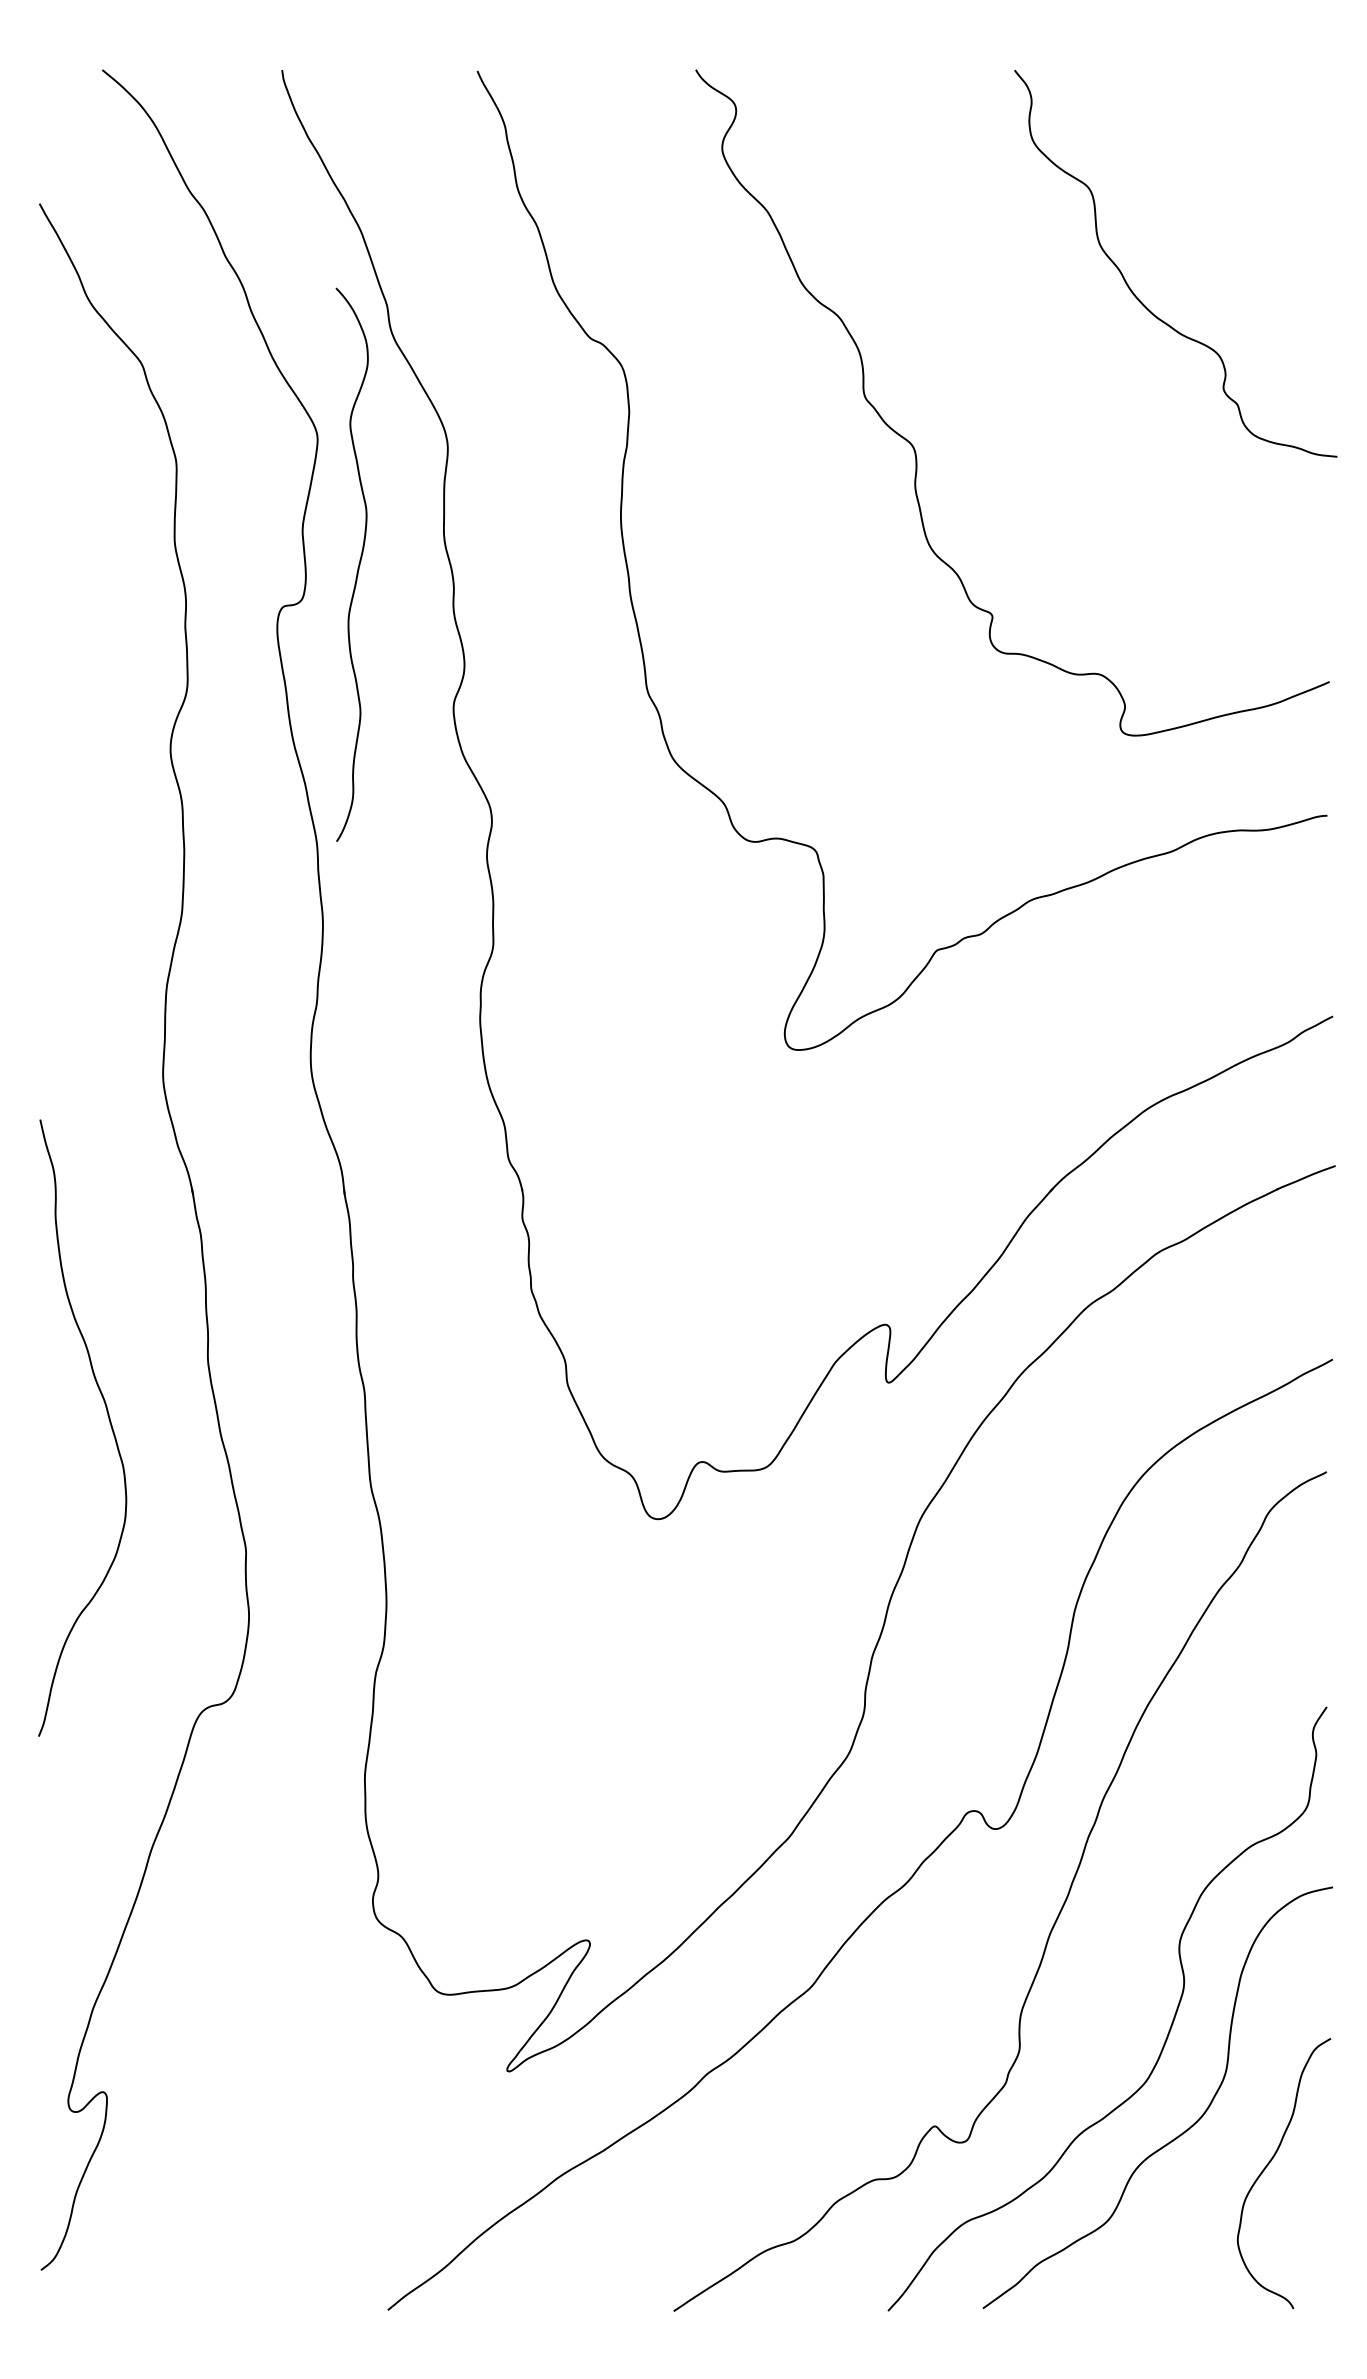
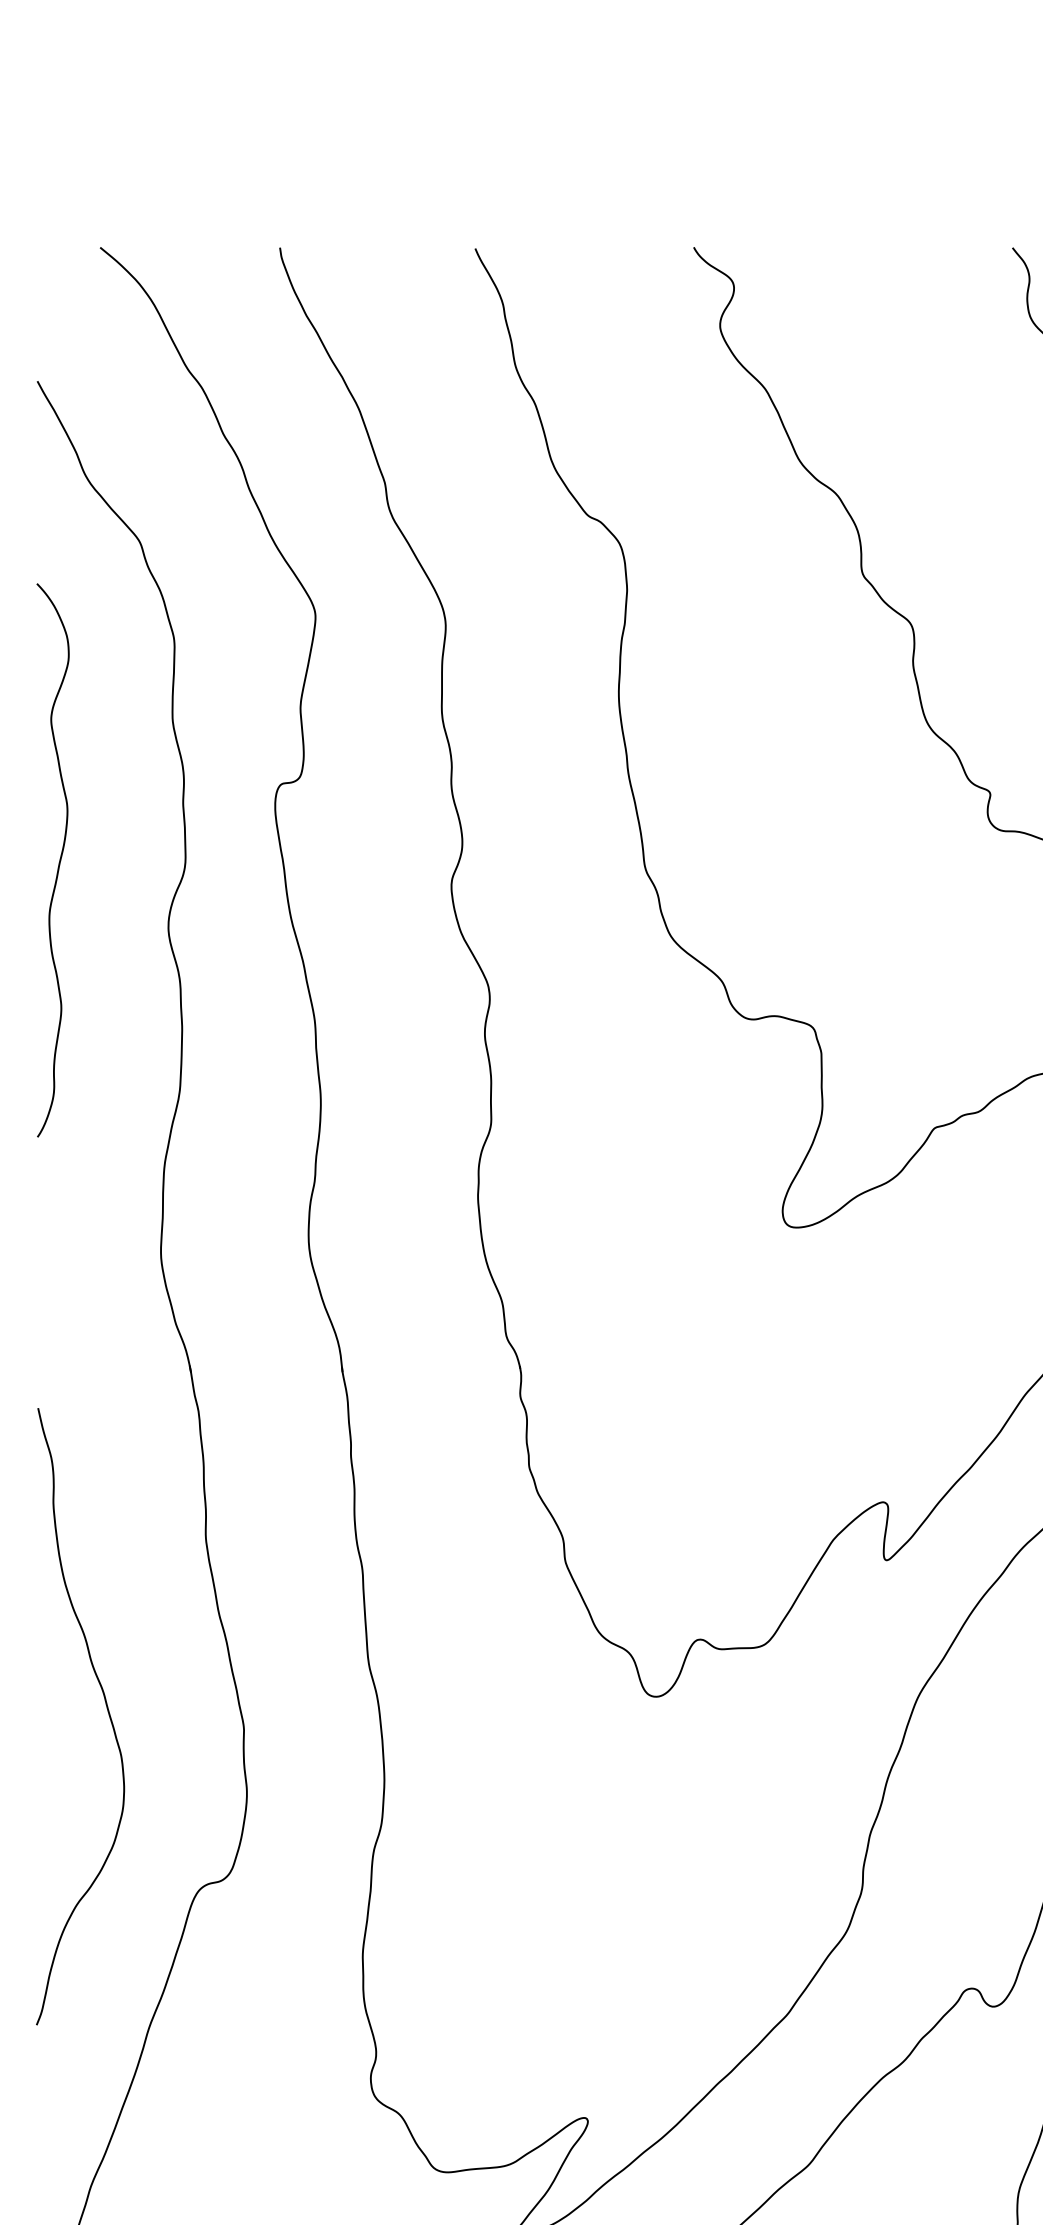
curve: (357, 567) -> (58, 863), moved
curve: (108, 1419) -> (106, 1708), moved

